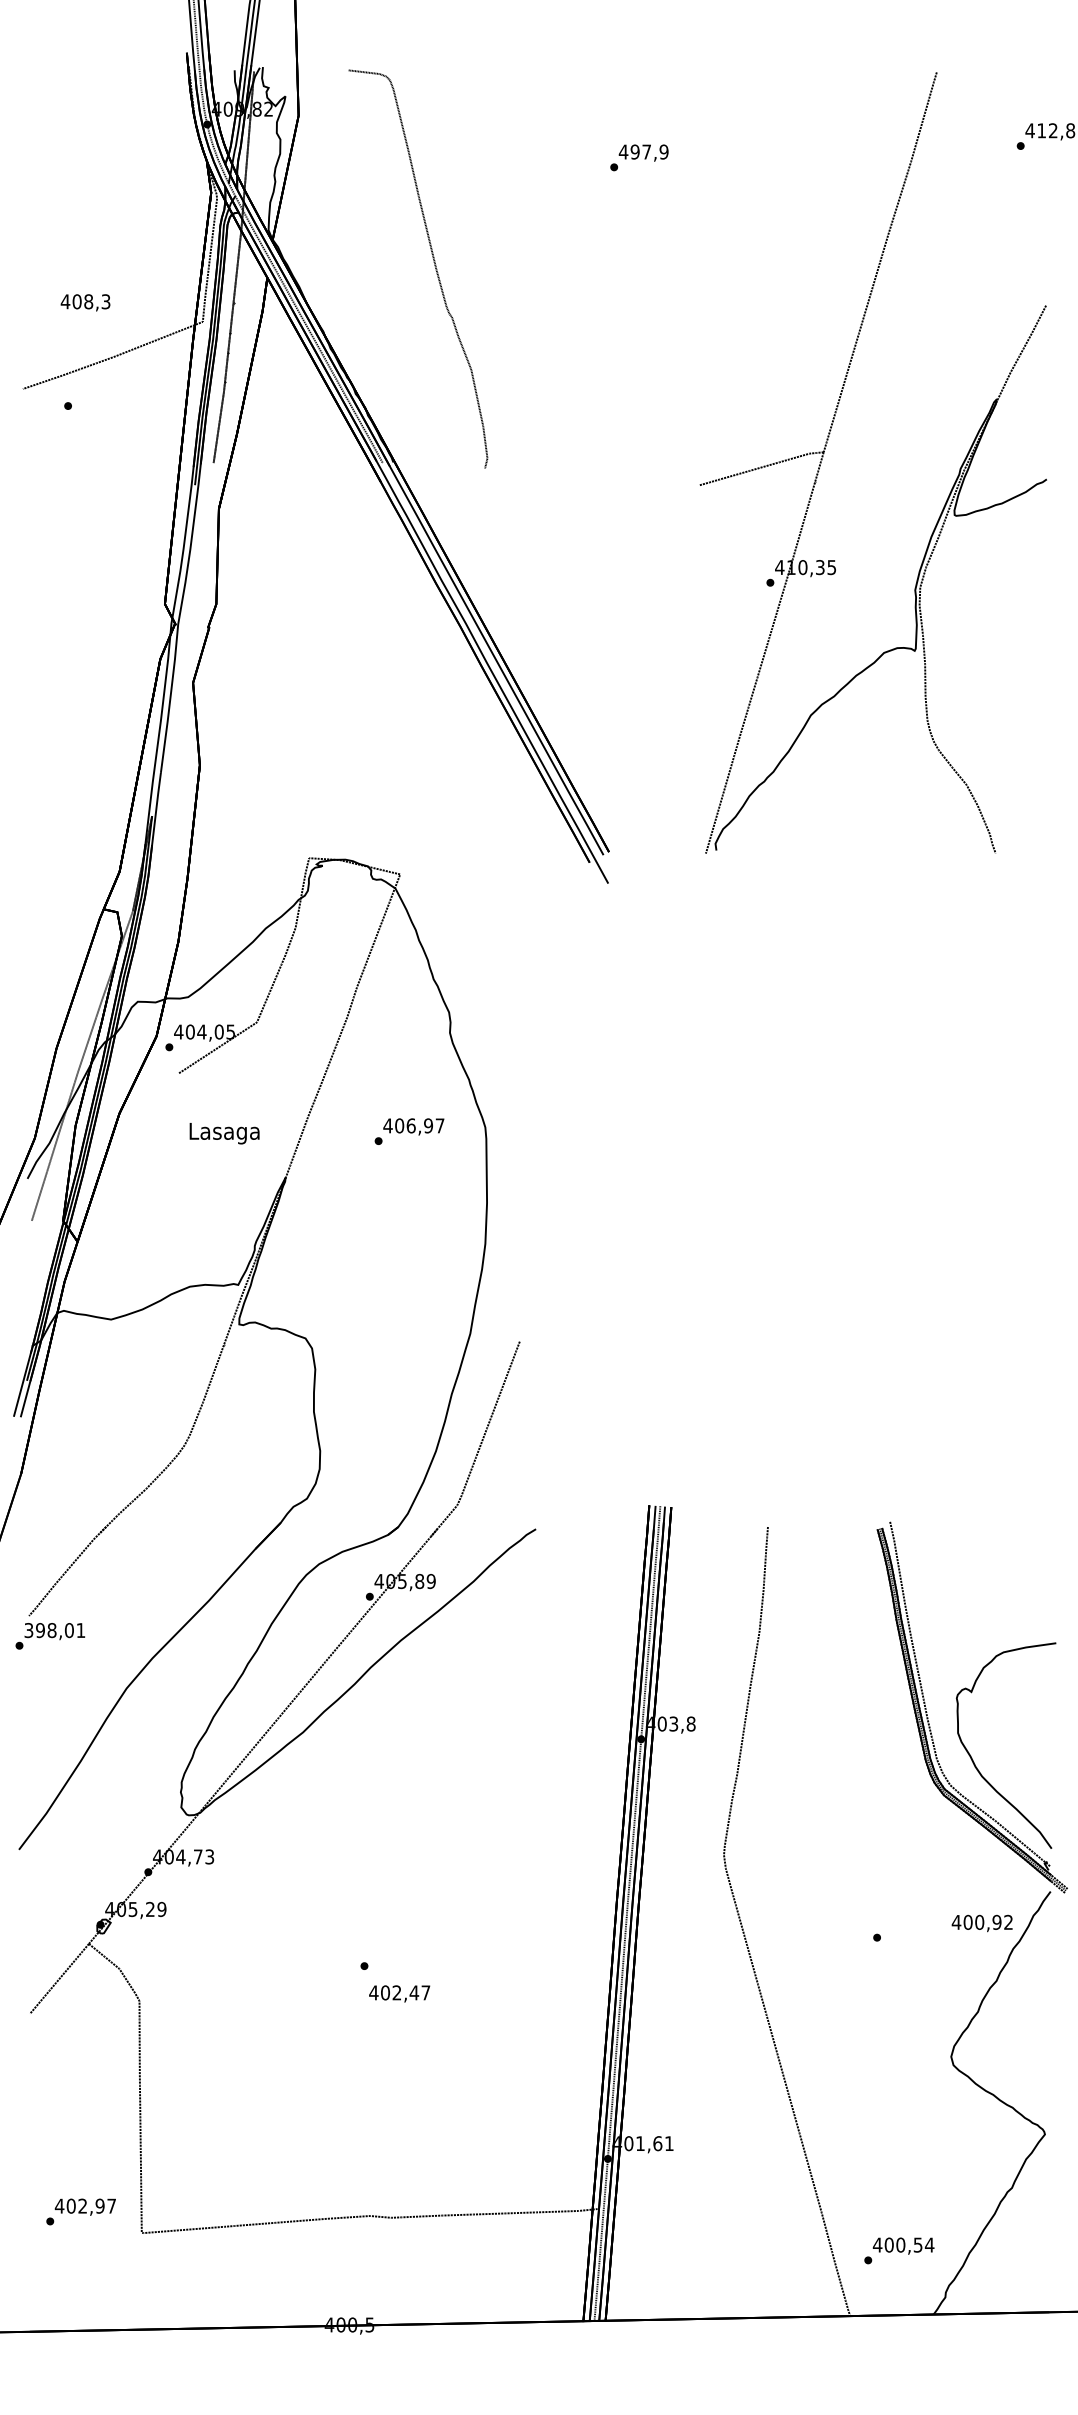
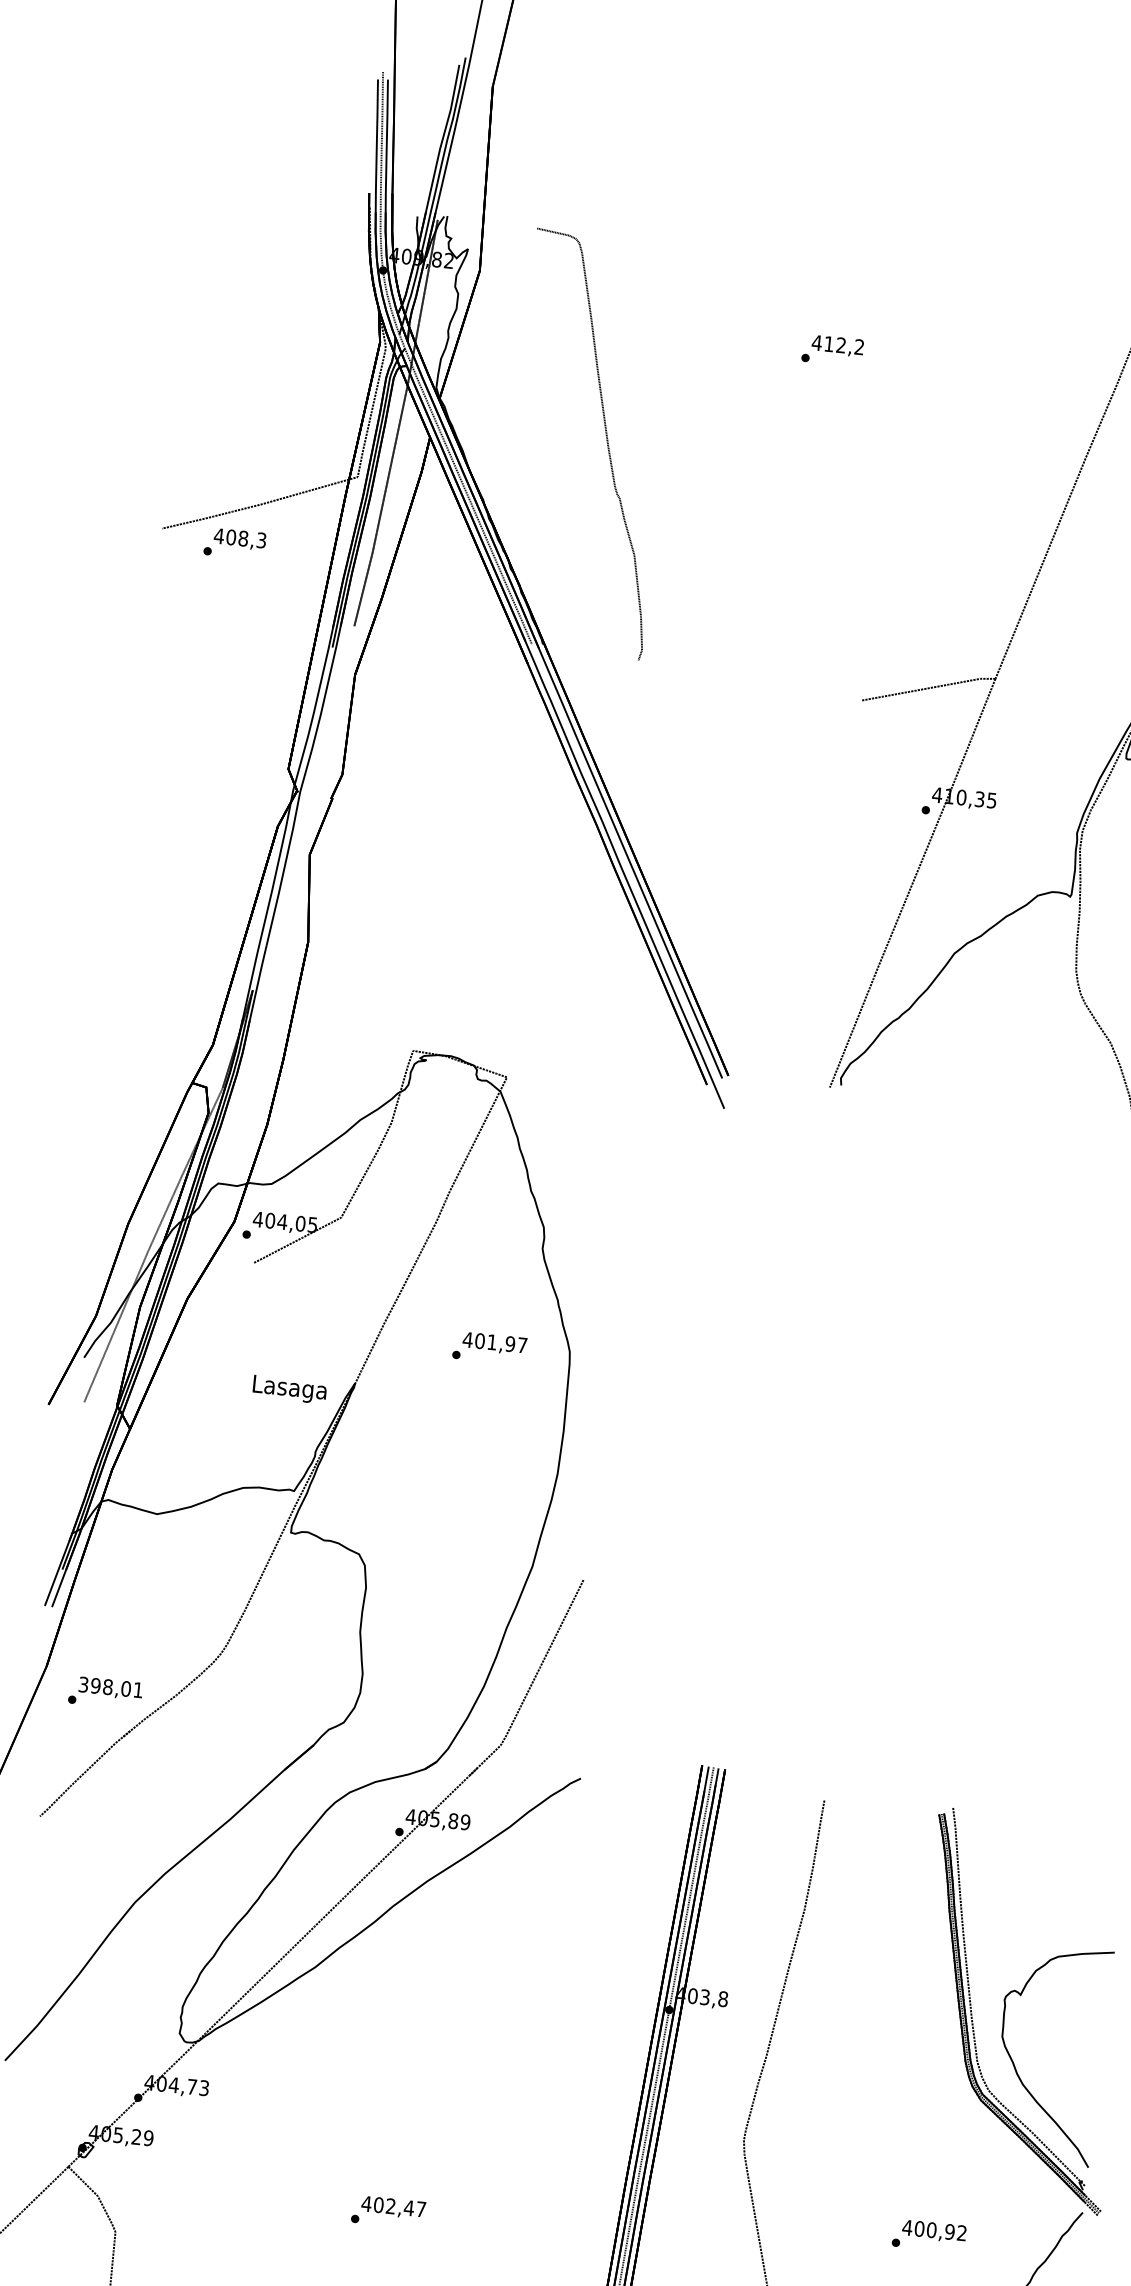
text: (649, 151) -> (844, 345), 497,9 -> 412,2
text: (85, 302) -> (239, 539), moved
text: (410, 1125) -> (491, 1341), 406,97 -> 401,97
text: (224, 1133) -> (289, 1389), moved
text: (50, 1636) -> (105, 1693), moved
text: (981, 1923) -> (933, 2231), moved
text: (399, 1993) -> (393, 2207), moved

